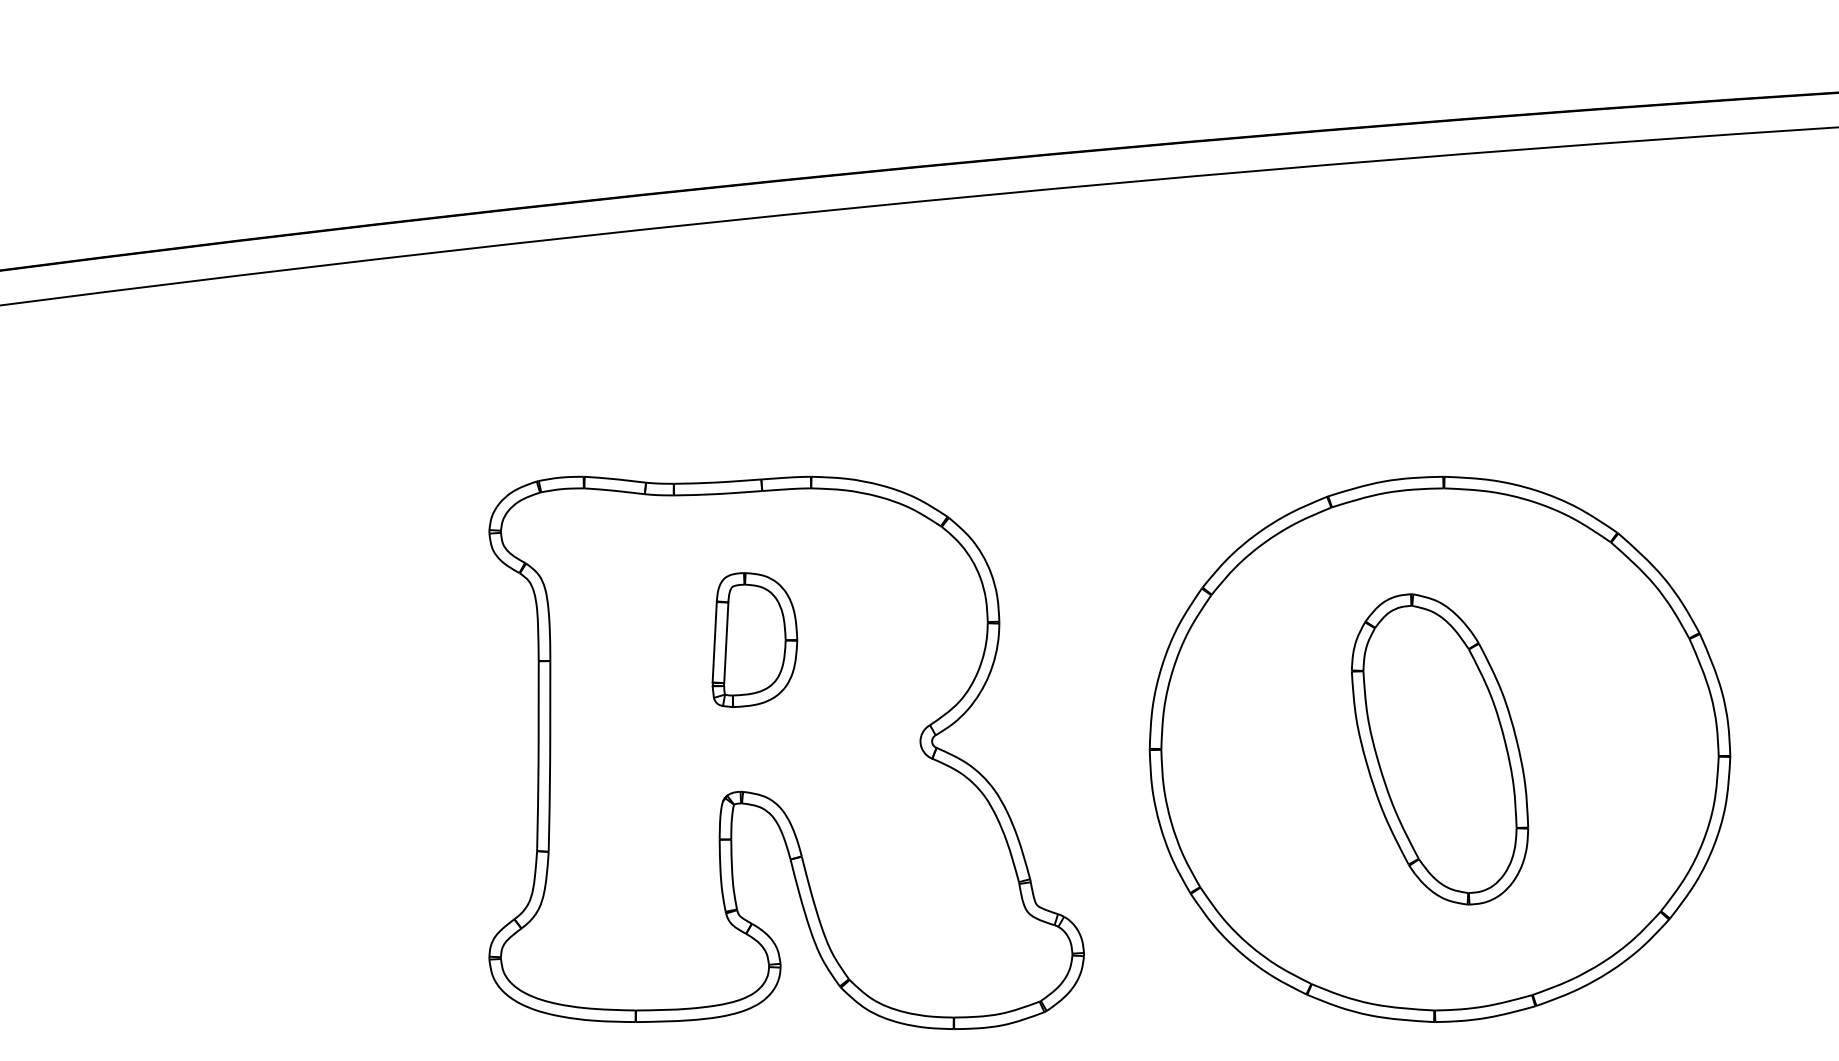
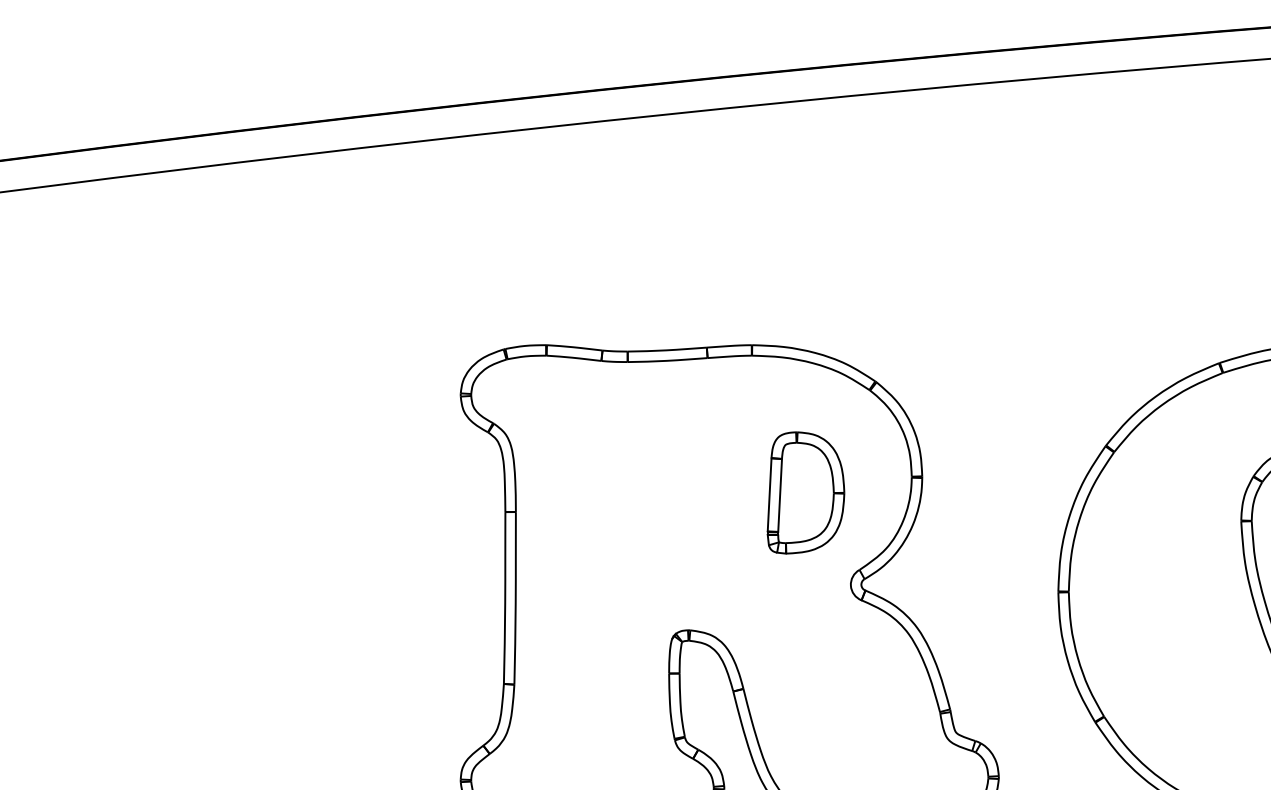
part: (754, 640) -> (805, 493), moved

